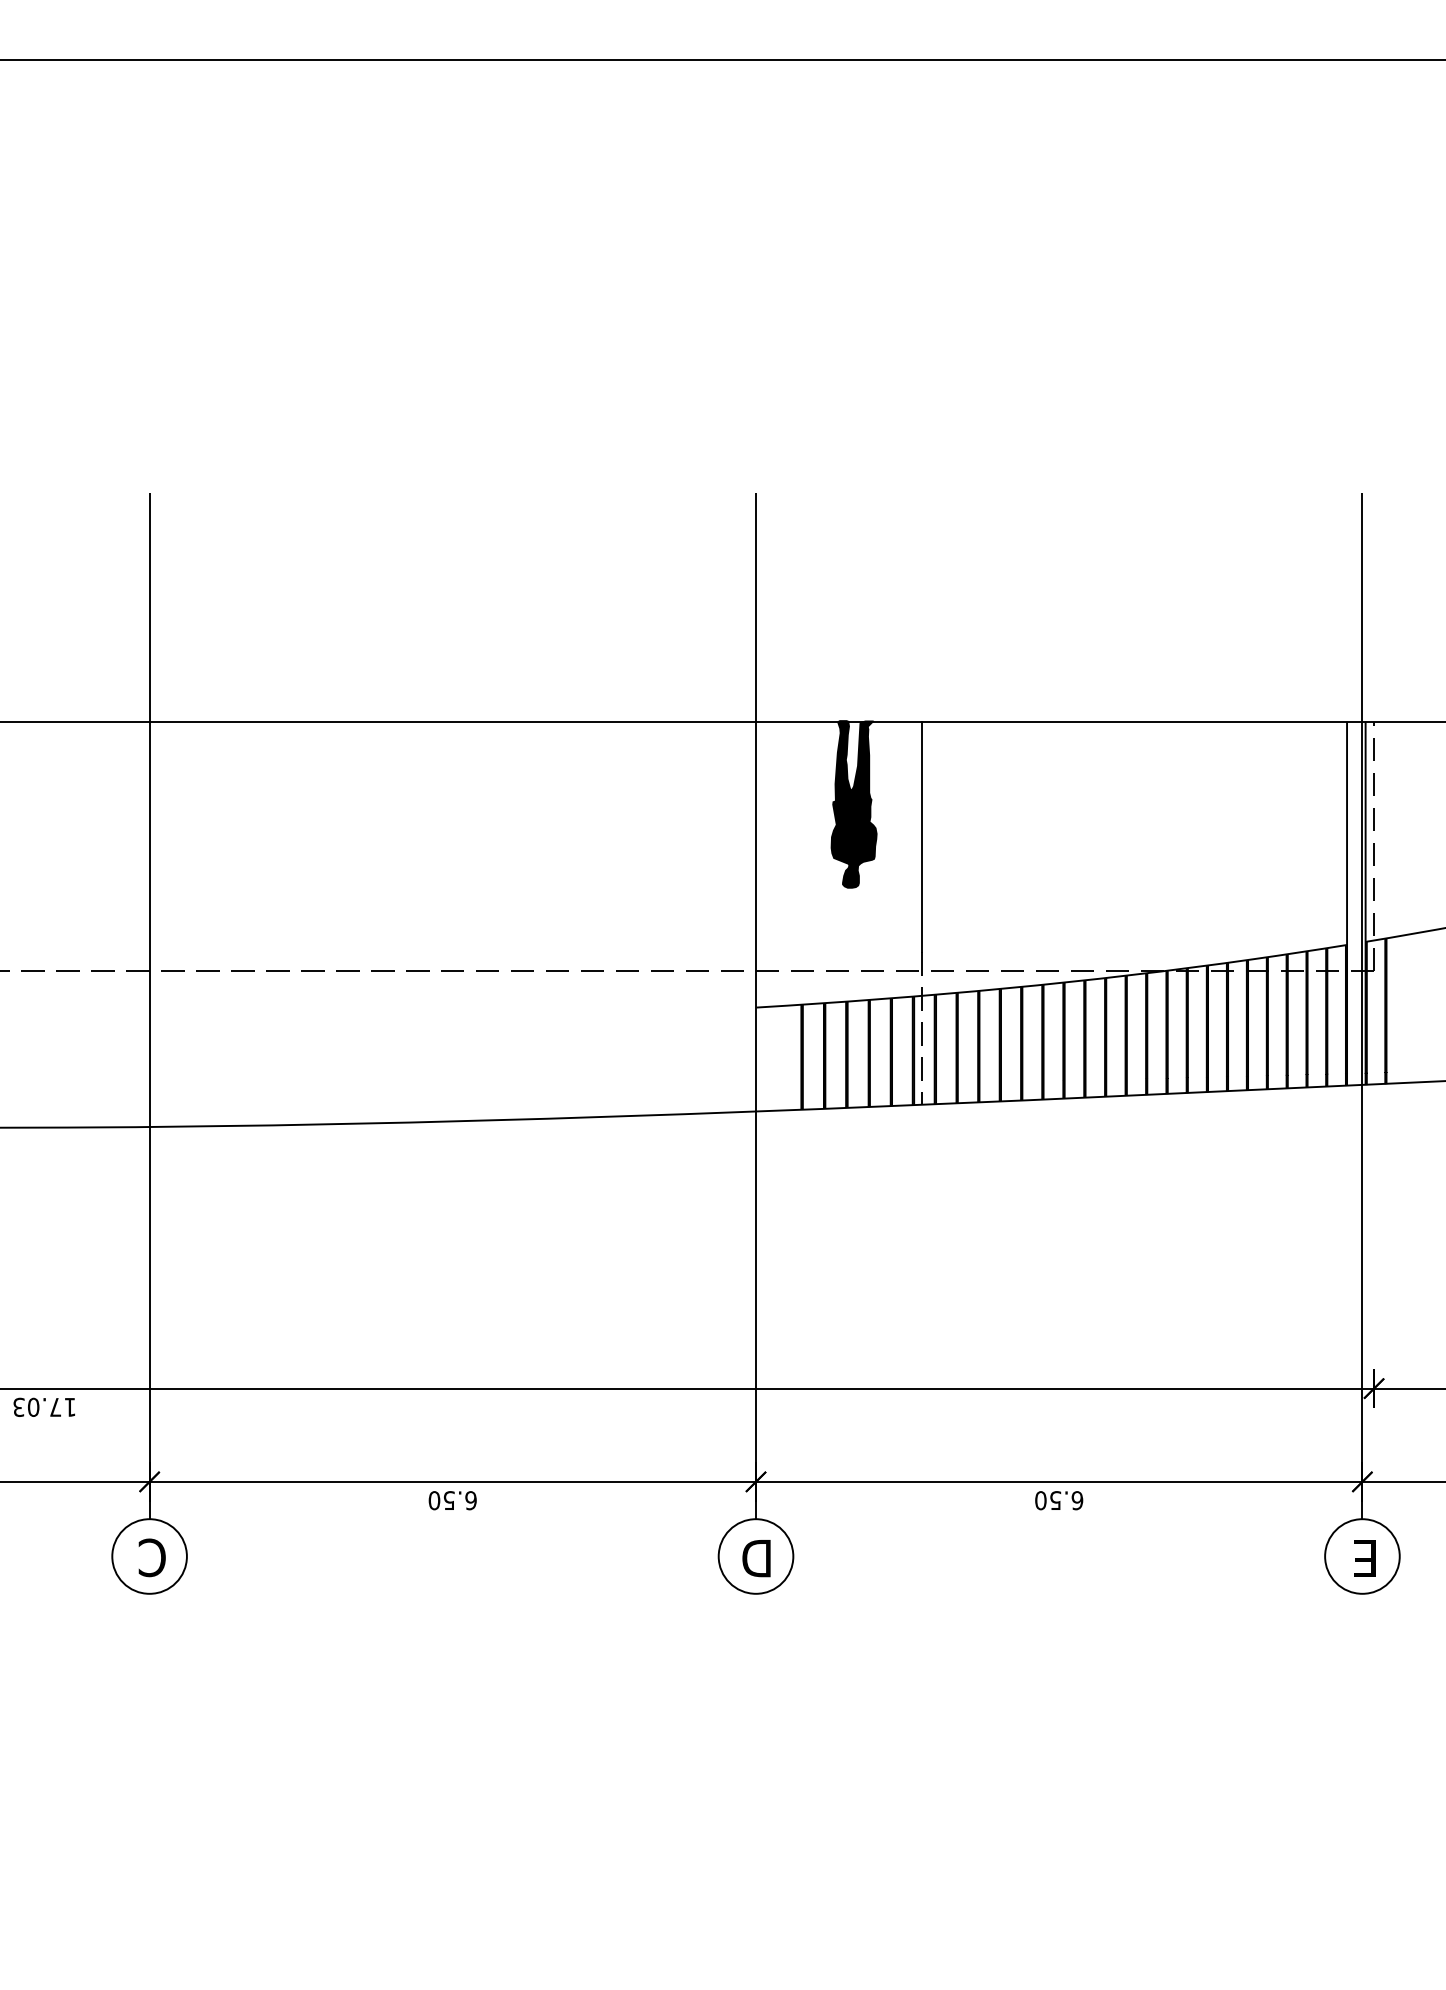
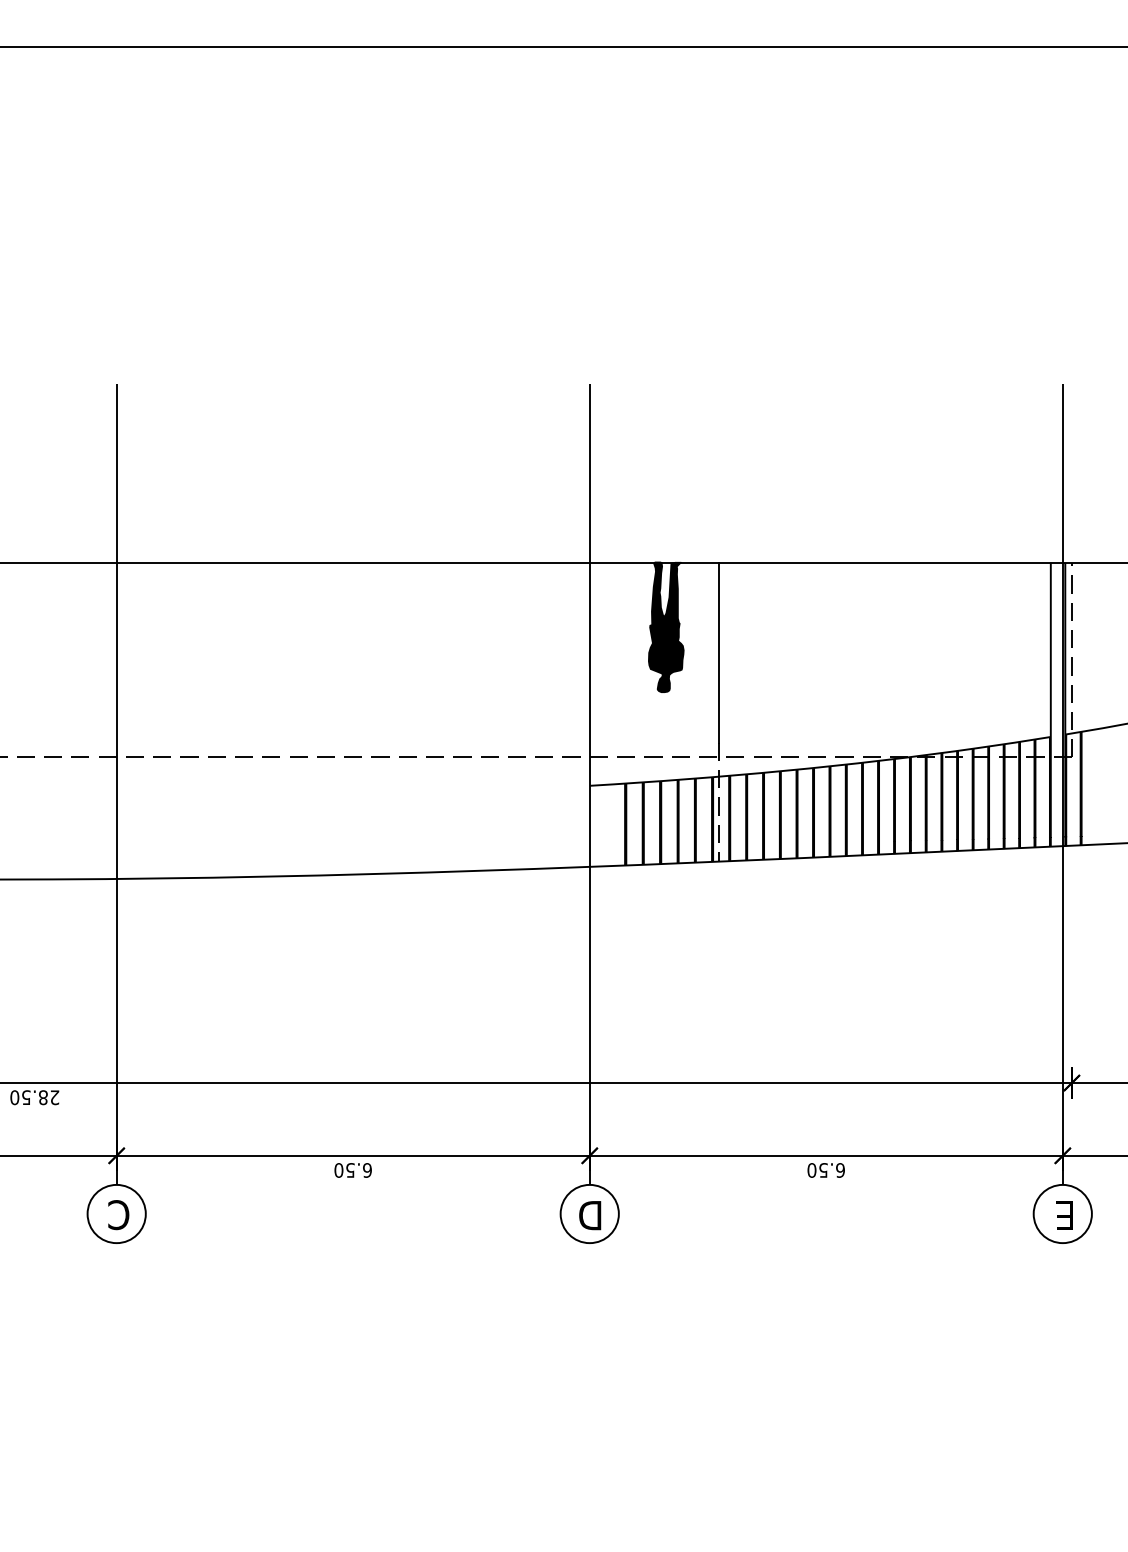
text: (44, 1407) -> (34, 1097), 17.03 -> 28.50

